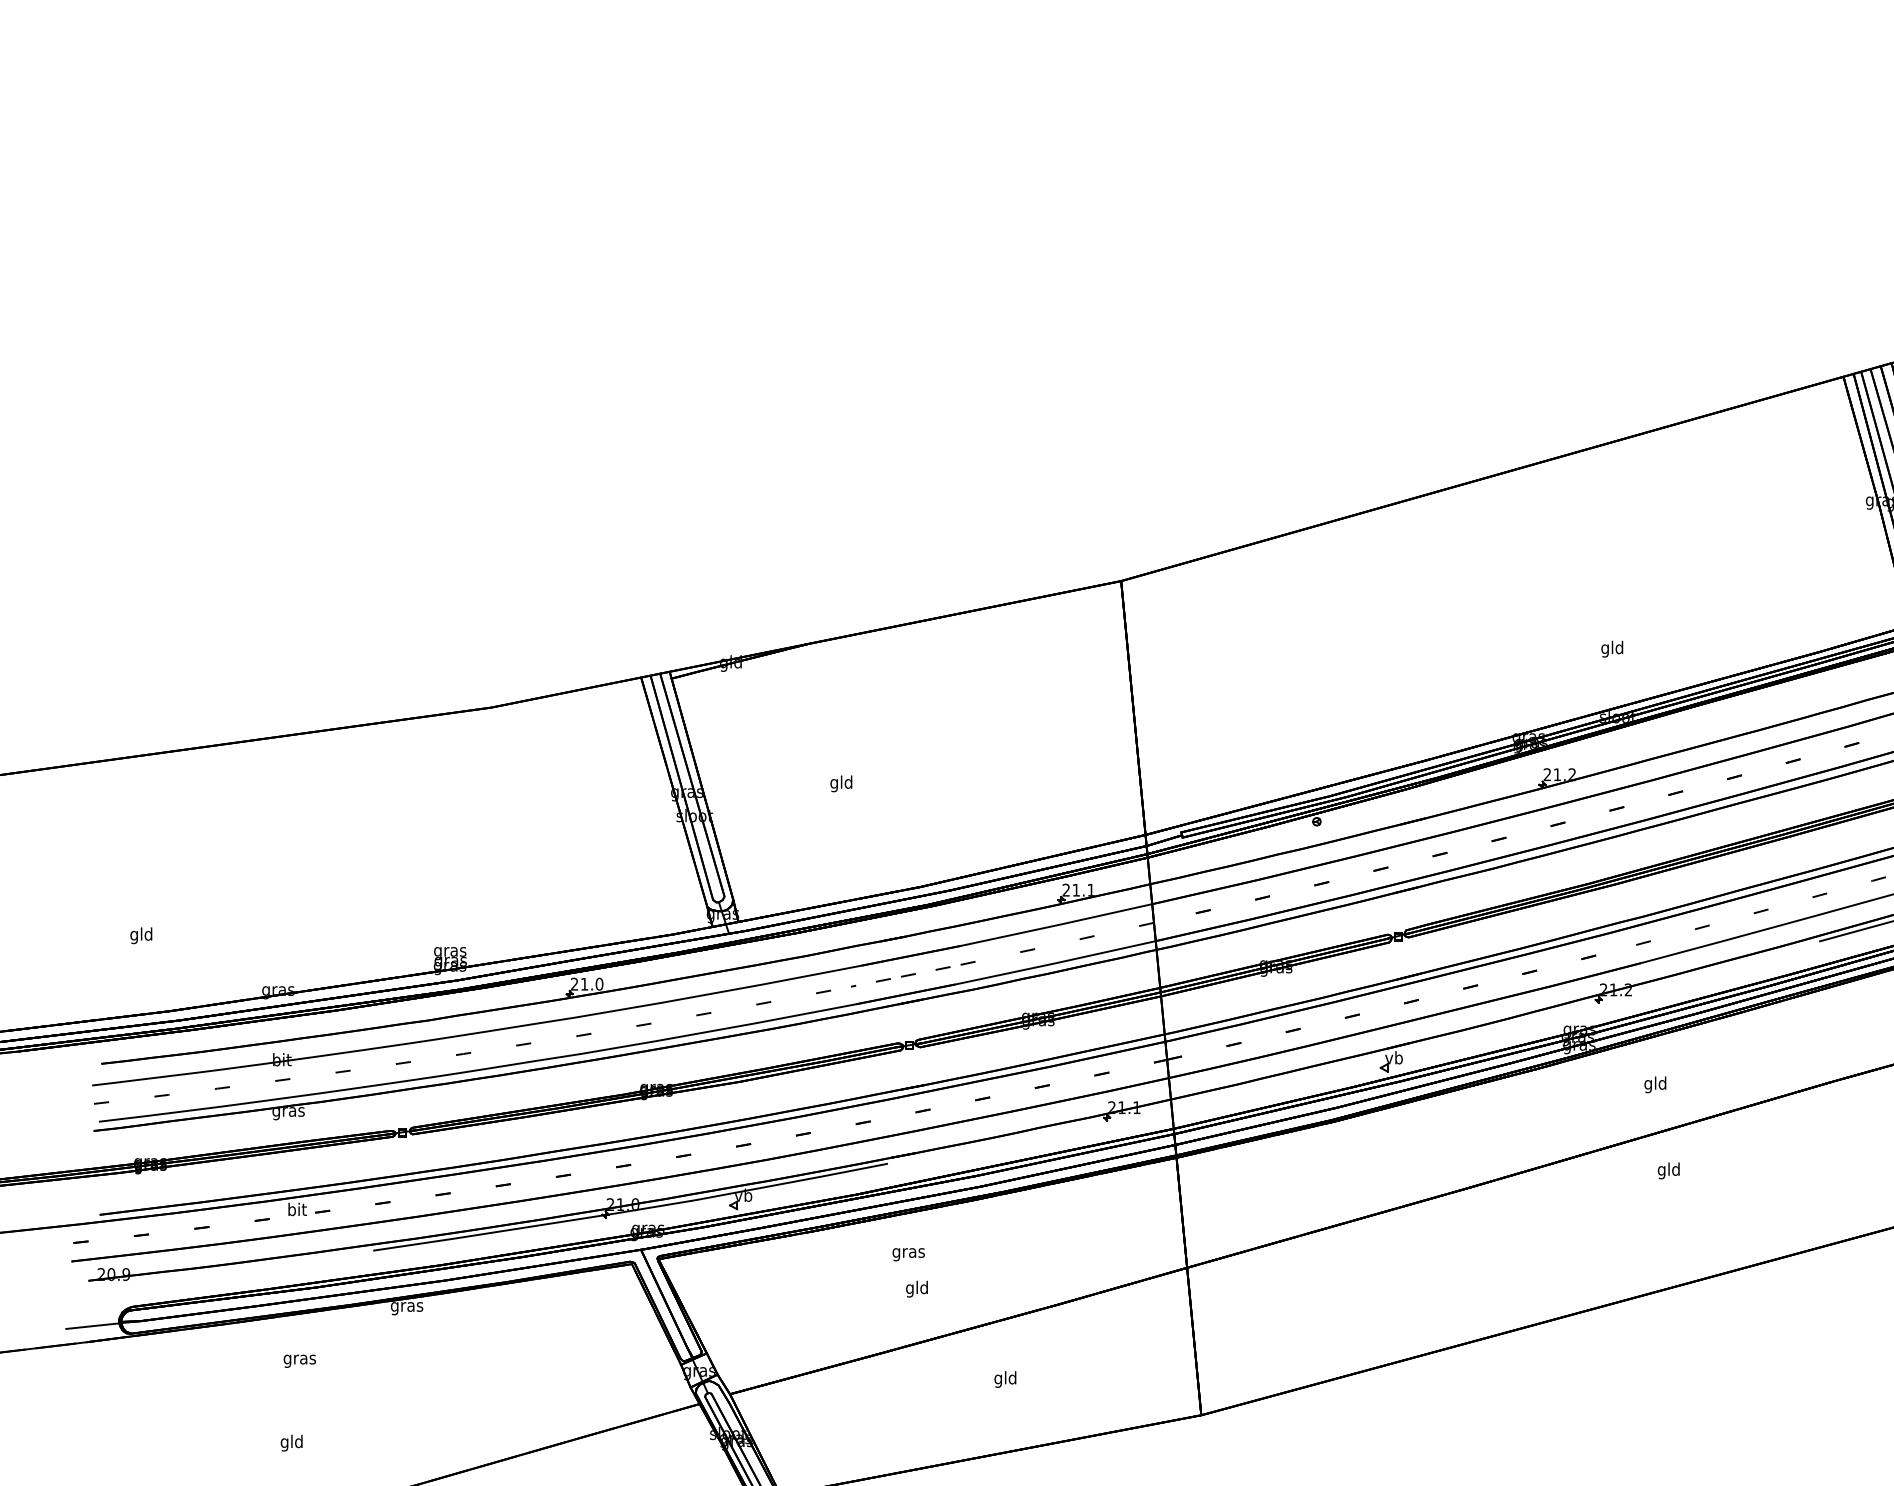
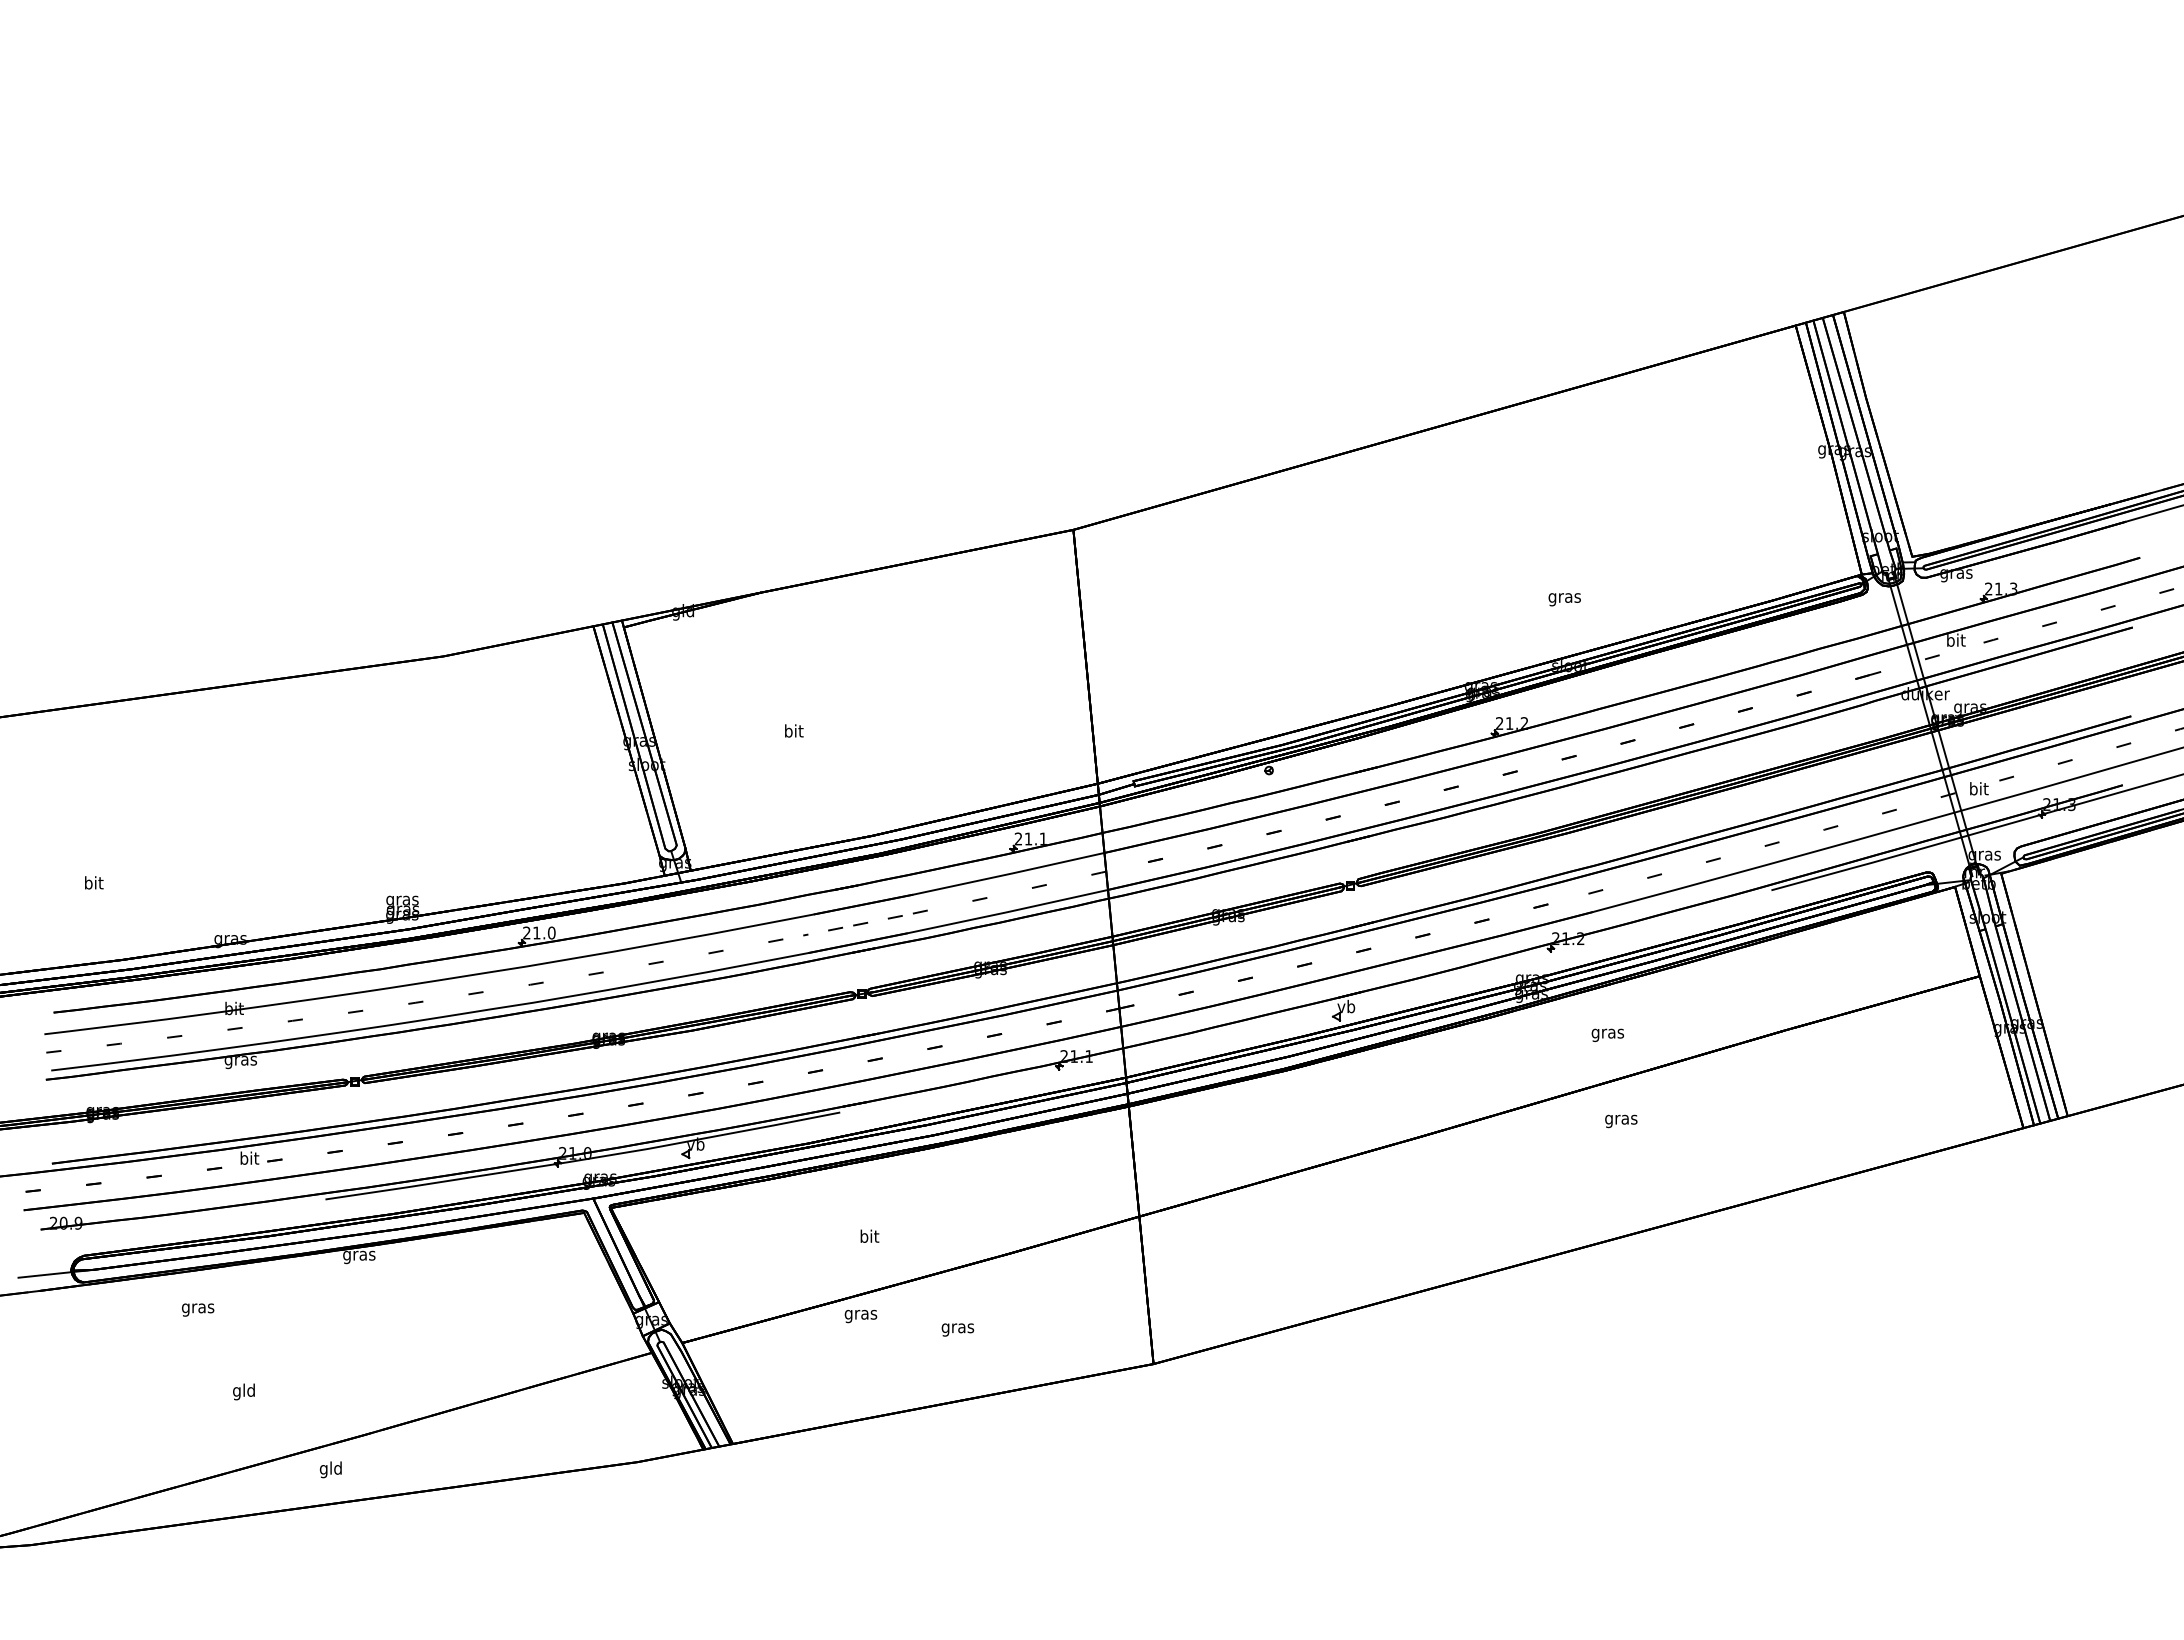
text: (1612, 648) -> (1564, 597), gld -> gras
text: (841, 783) -> (793, 732), gld -> bit
text: (141, 935) -> (93, 884), gld -> bit
text: (1655, 1084) -> (1607, 1033), gld -> gras
text: (1669, 1170) -> (1621, 1119), gld -> gras
text: (908, 1254) -> (860, 1316), moved
text: (917, 1288) -> (869, 1237), gld -> bit
text: (300, 1360) -> (198, 1309), moved
text: (1005, 1379) -> (957, 1328), gld -> gras

